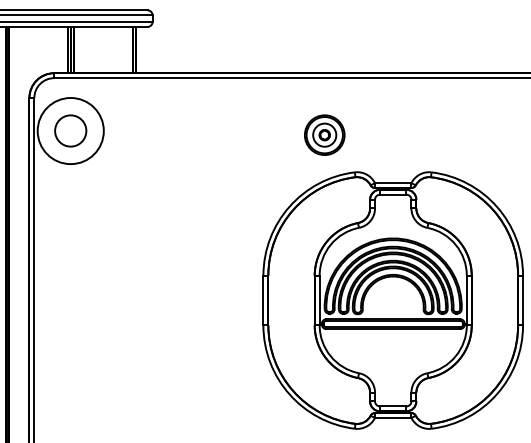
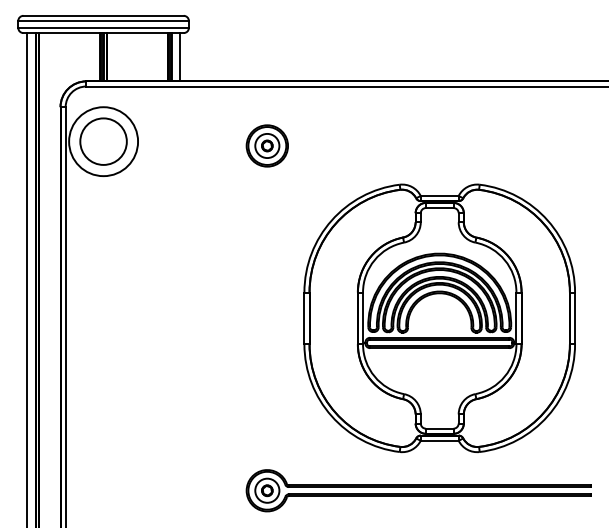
line: (144, 50) -> (180, 57), added
circle: (70, 130) -> (103, 141), size x1.43
part: (323, 134) -> (266, 145), moved

